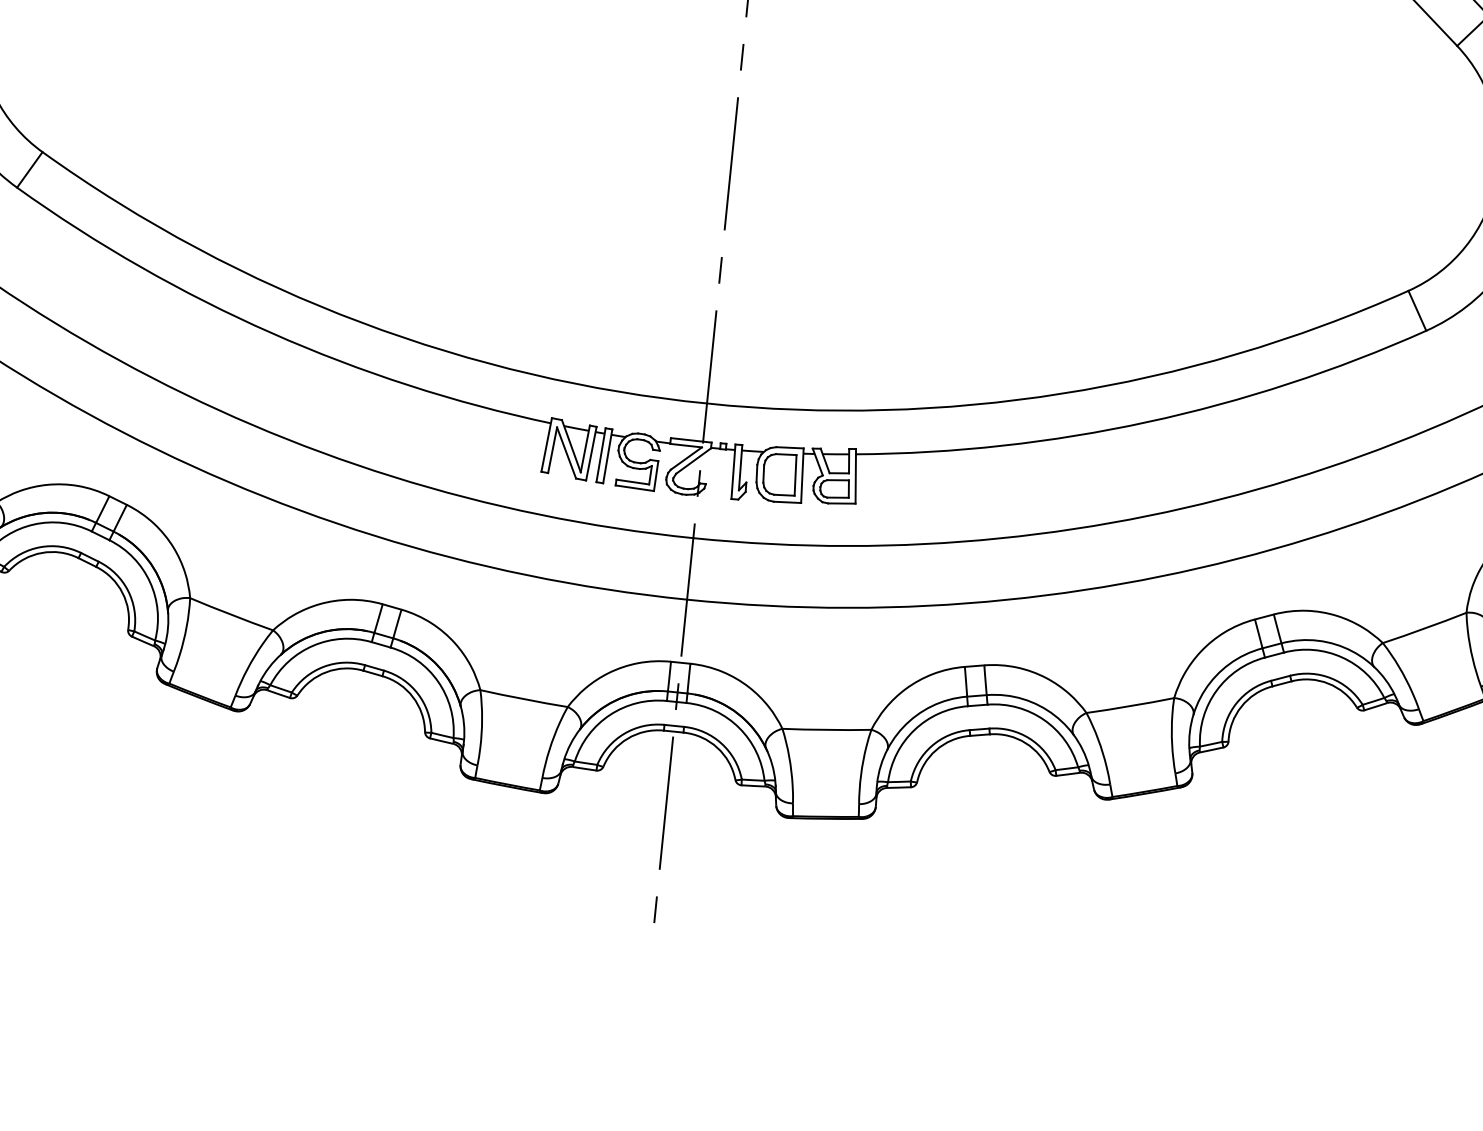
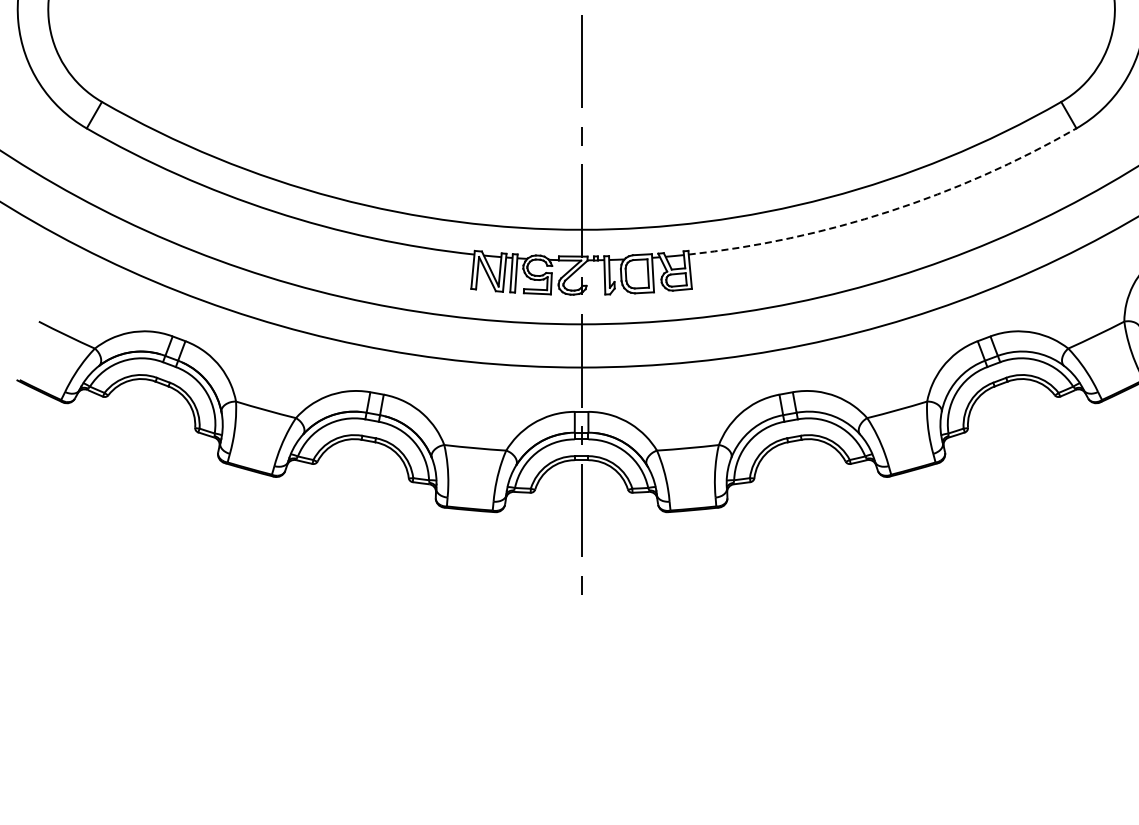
arc: (1148, 421) -> (889, 211), solid -> dashed

